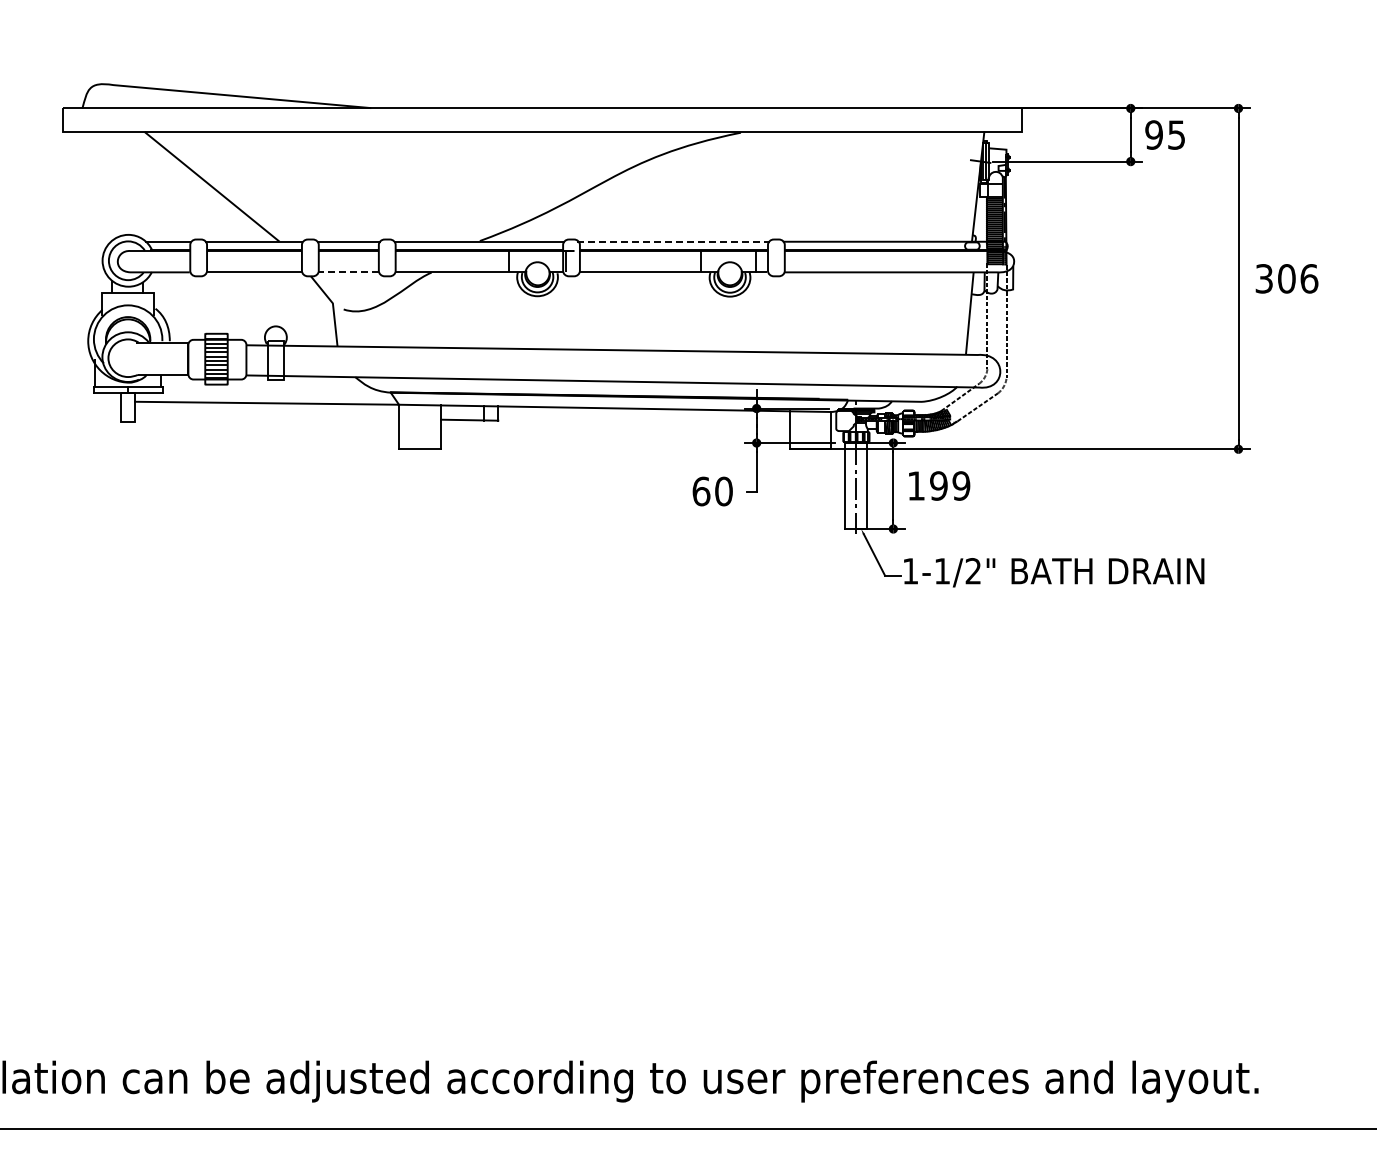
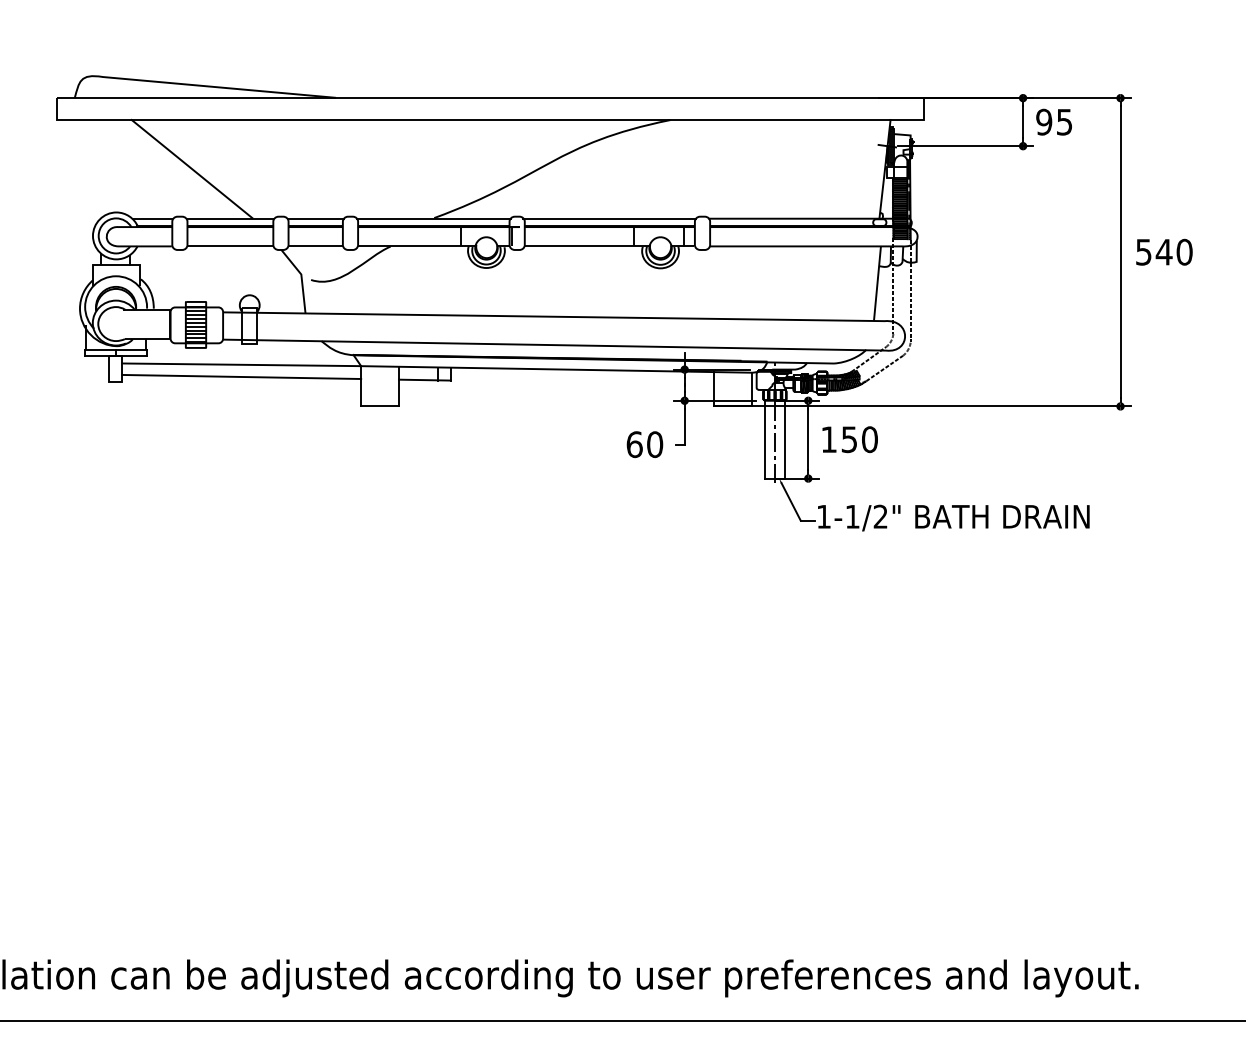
line: (674, 241) -> (610, 218), dashed -> solid
line: (347, 272) -> (314, 246), dashed -> solid
text: (1287, 278) -> (1164, 251), 306 -> 540
line: (267, 416) -> (242, 376), added
text: (950, 485) -> (860, 439), 199 -> 150

